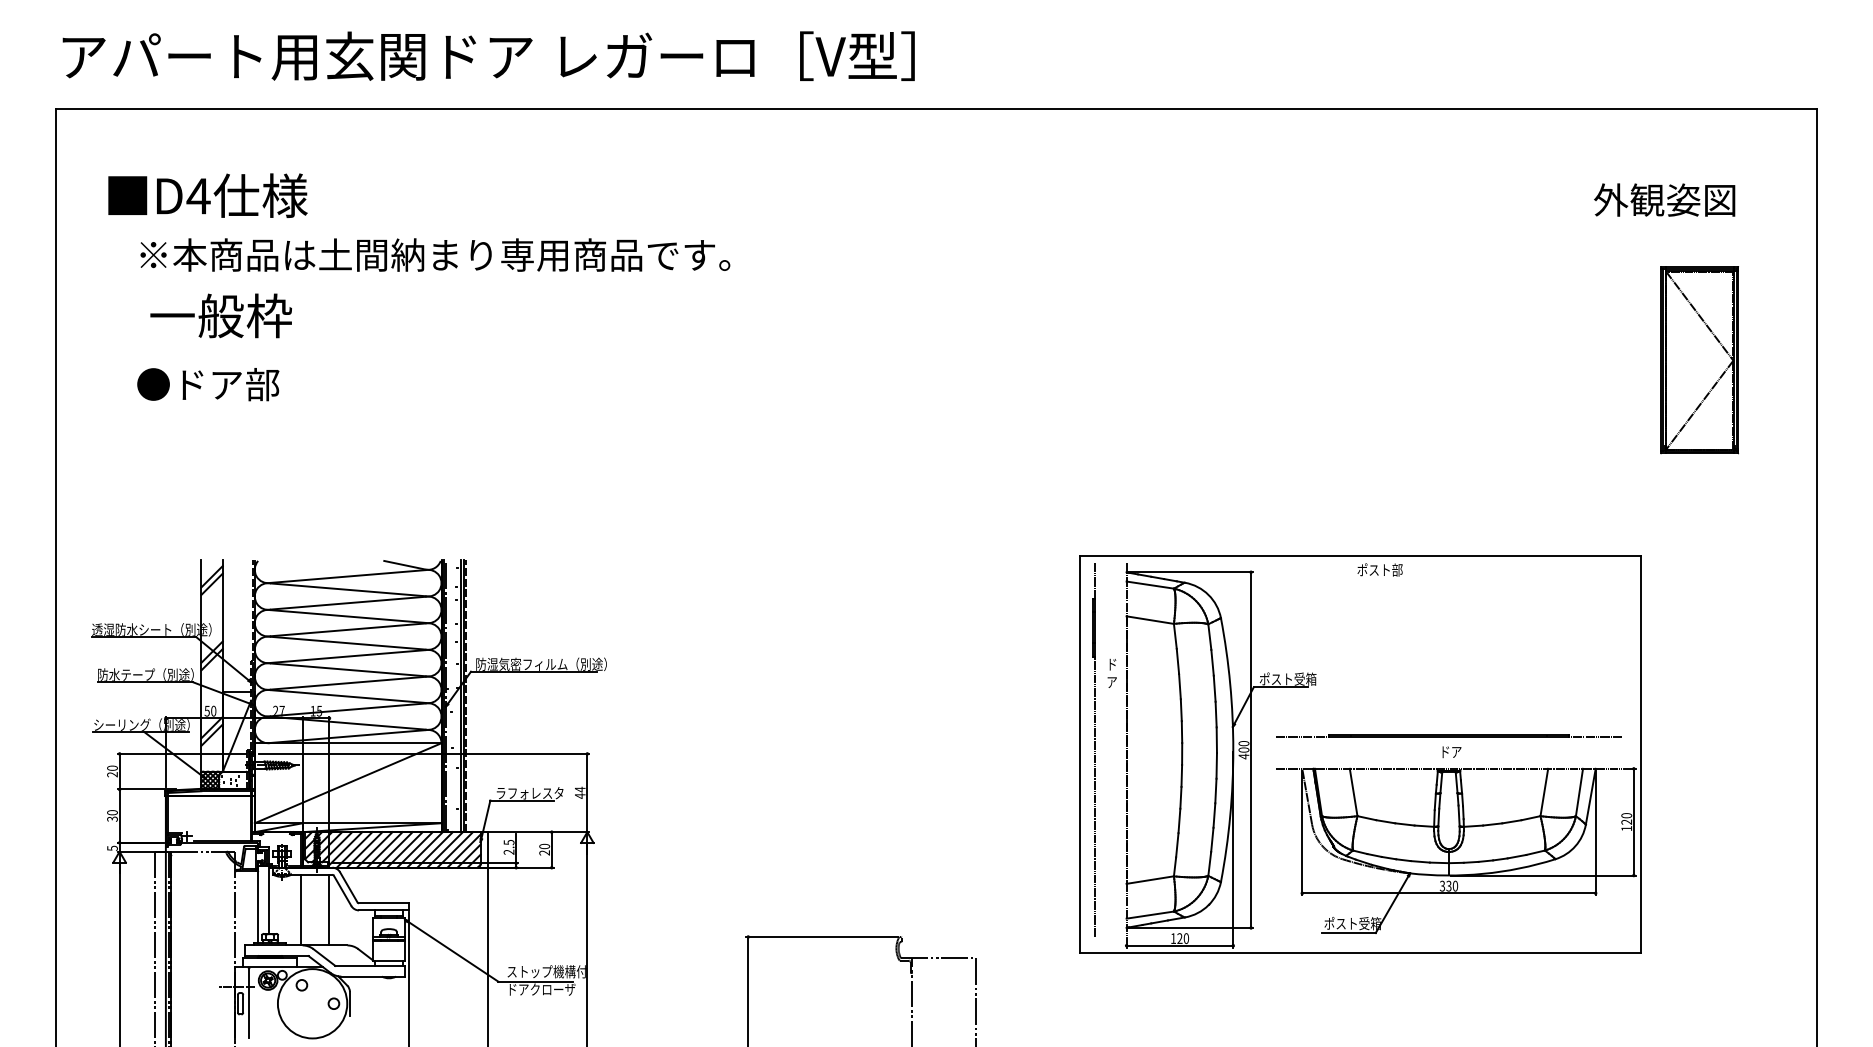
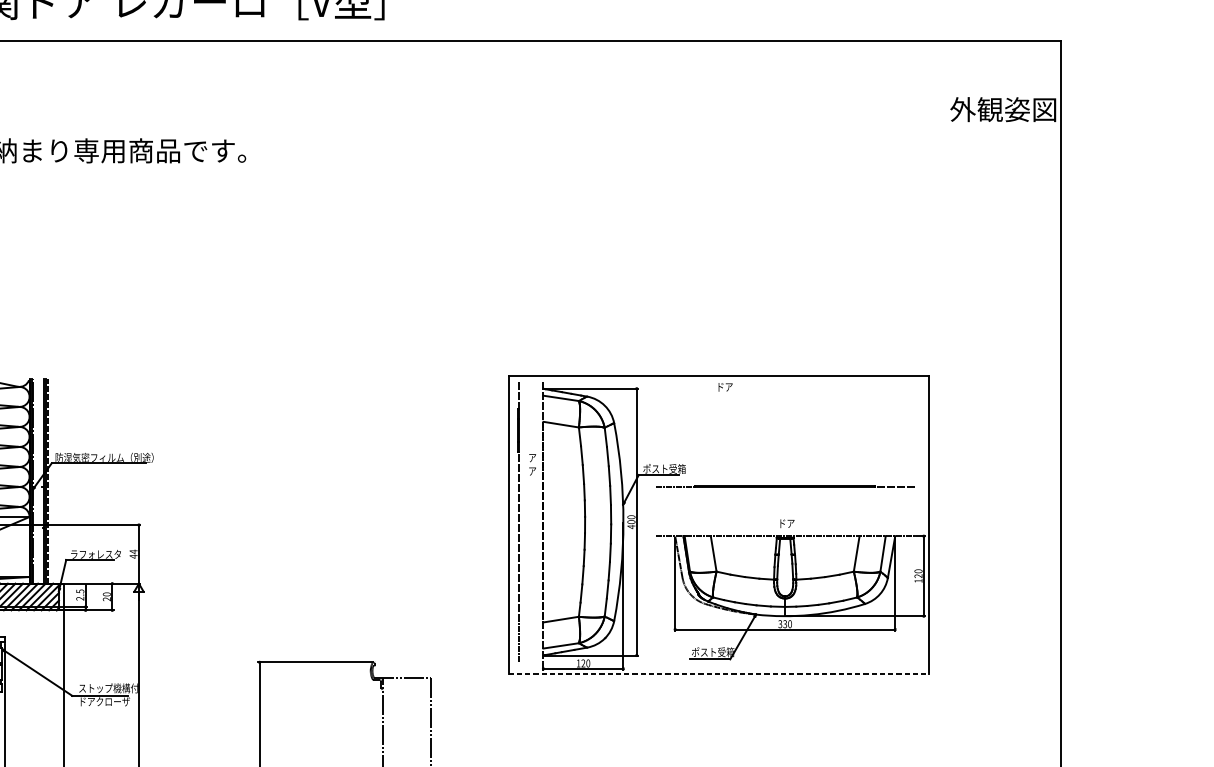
text: (1664, 199) -> (1003, 109), moved
part: (1699, 360) -> (973, 229), removed
text: (1379, 569) -> (733, 386), ポスト部 -> ドア
text: (1111, 664) -> (532, 457), ド -> ア
line: (1448, 735) -> (784, 486), moved
line: (1361, 953) -> (719, 674), solid -> dashed

